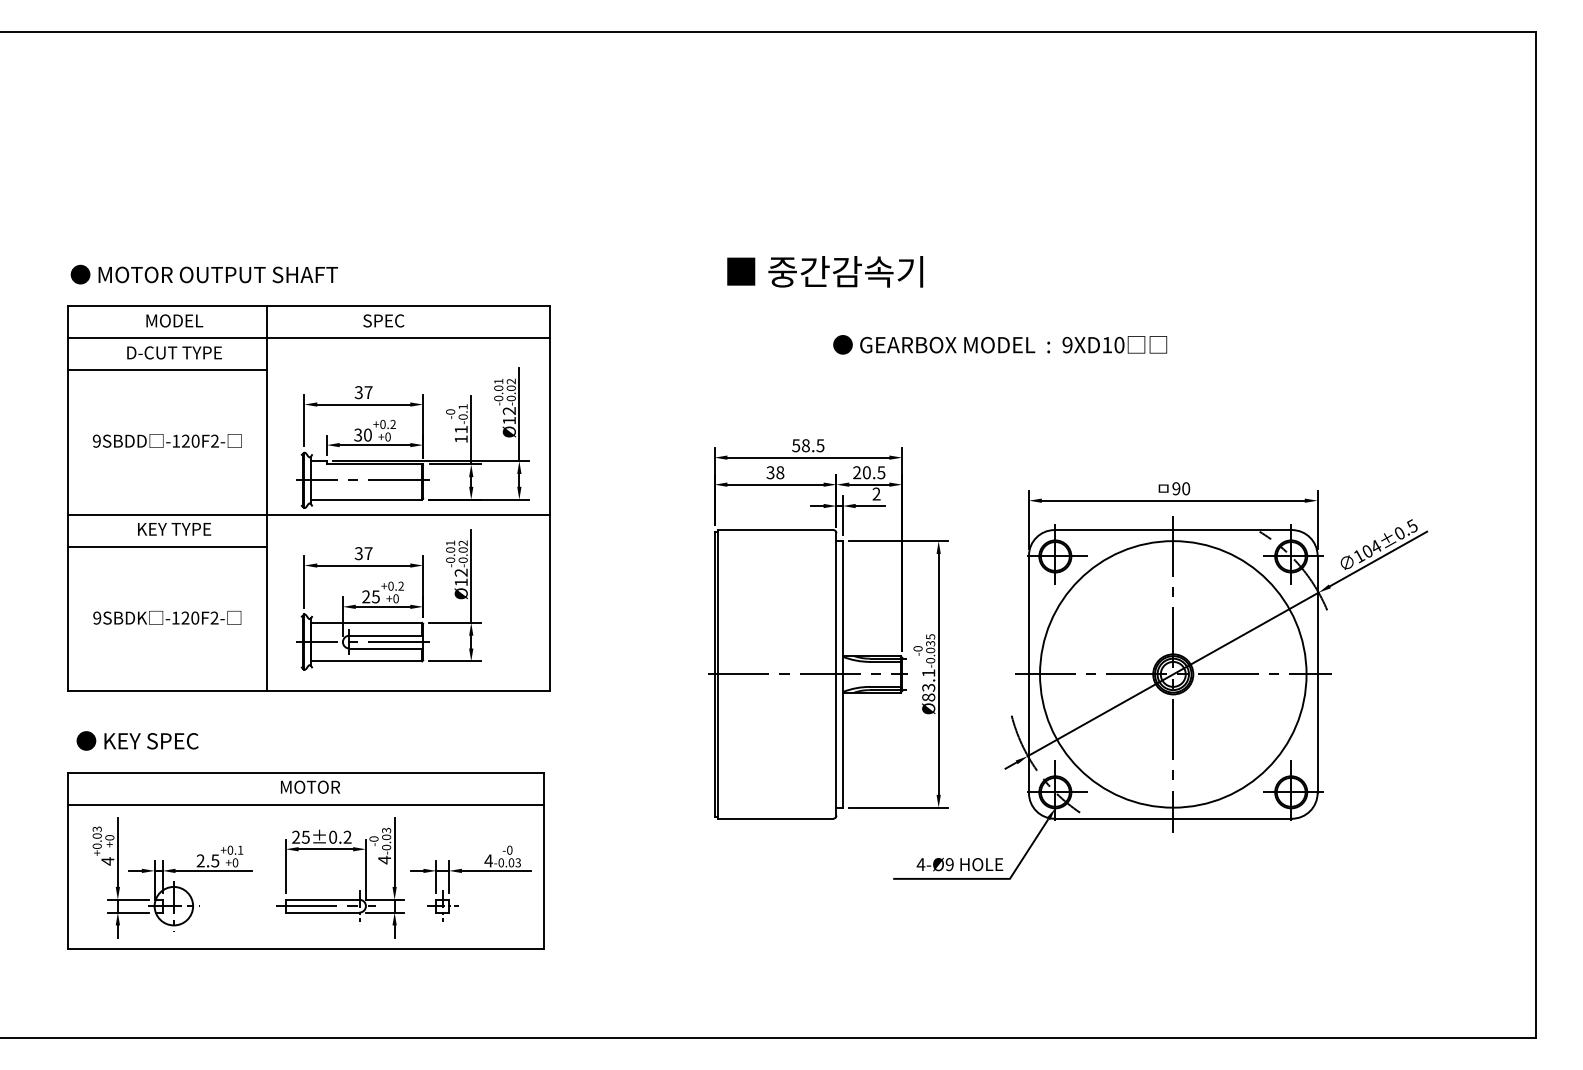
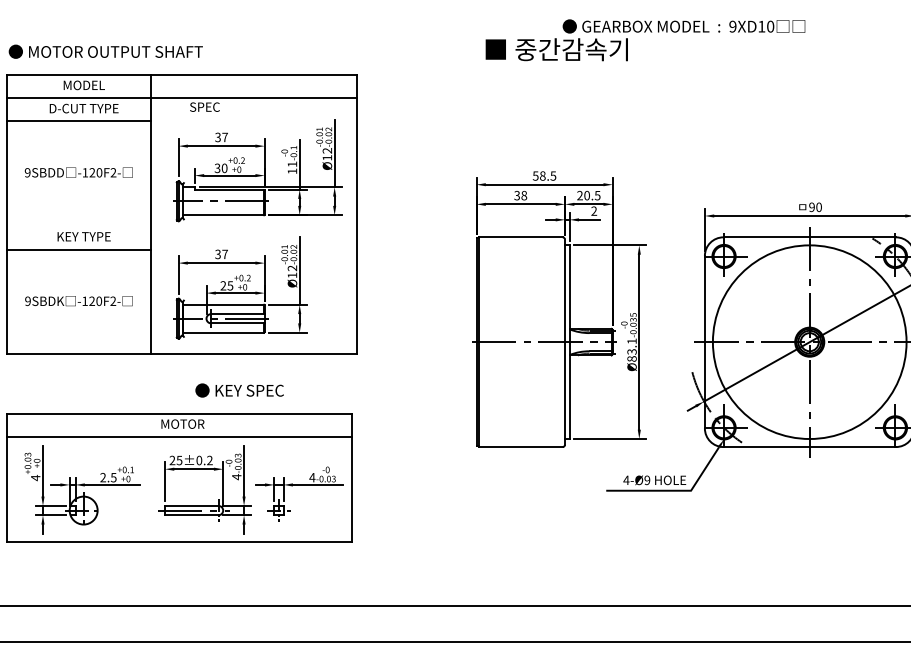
text: (383, 320) -> (204, 106), moved
text: (1000, 344) -> (684, 26), moved
line: (309, 514) -> (182, 226), removed
text: (137, 740) -> (239, 390), moved

